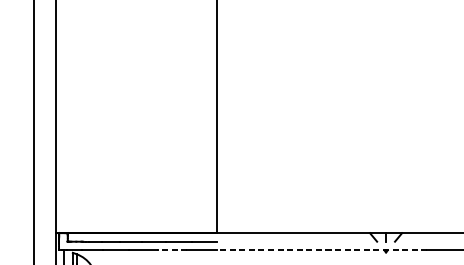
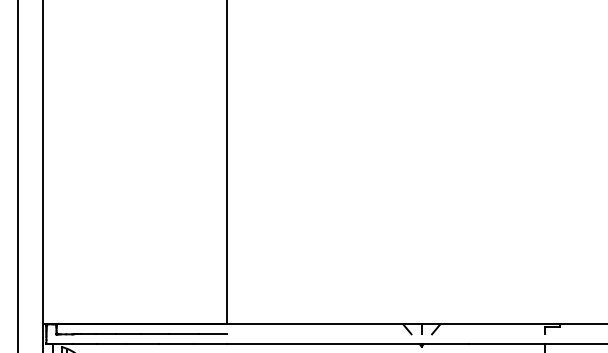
line: (172, 250) -> (176, 344), dashed -> solid
line: (322, 250) -> (348, 344), dashed -> solid

